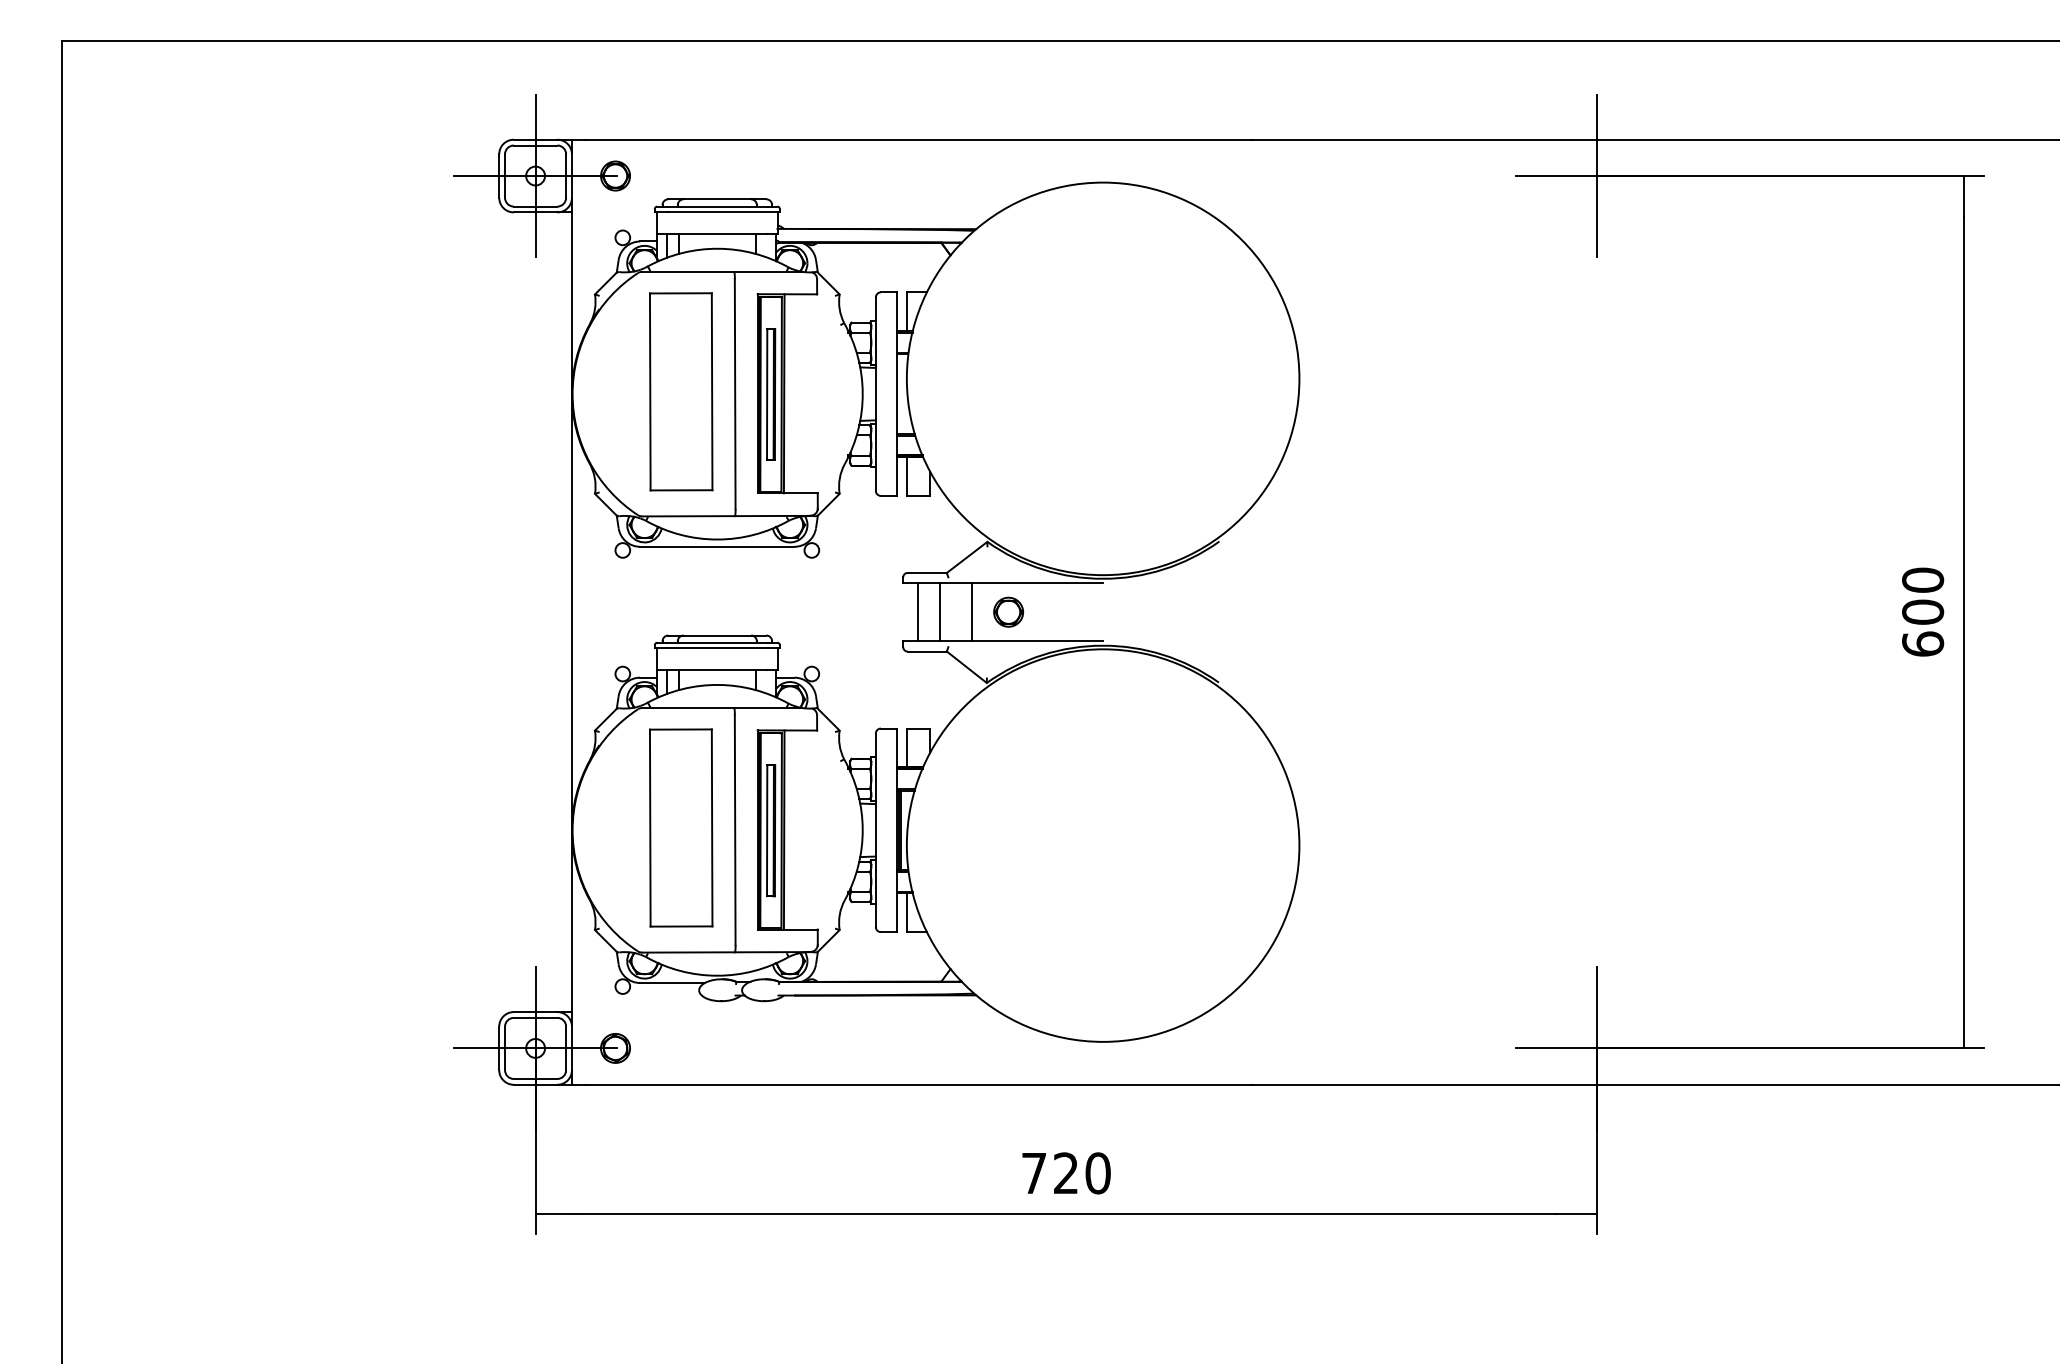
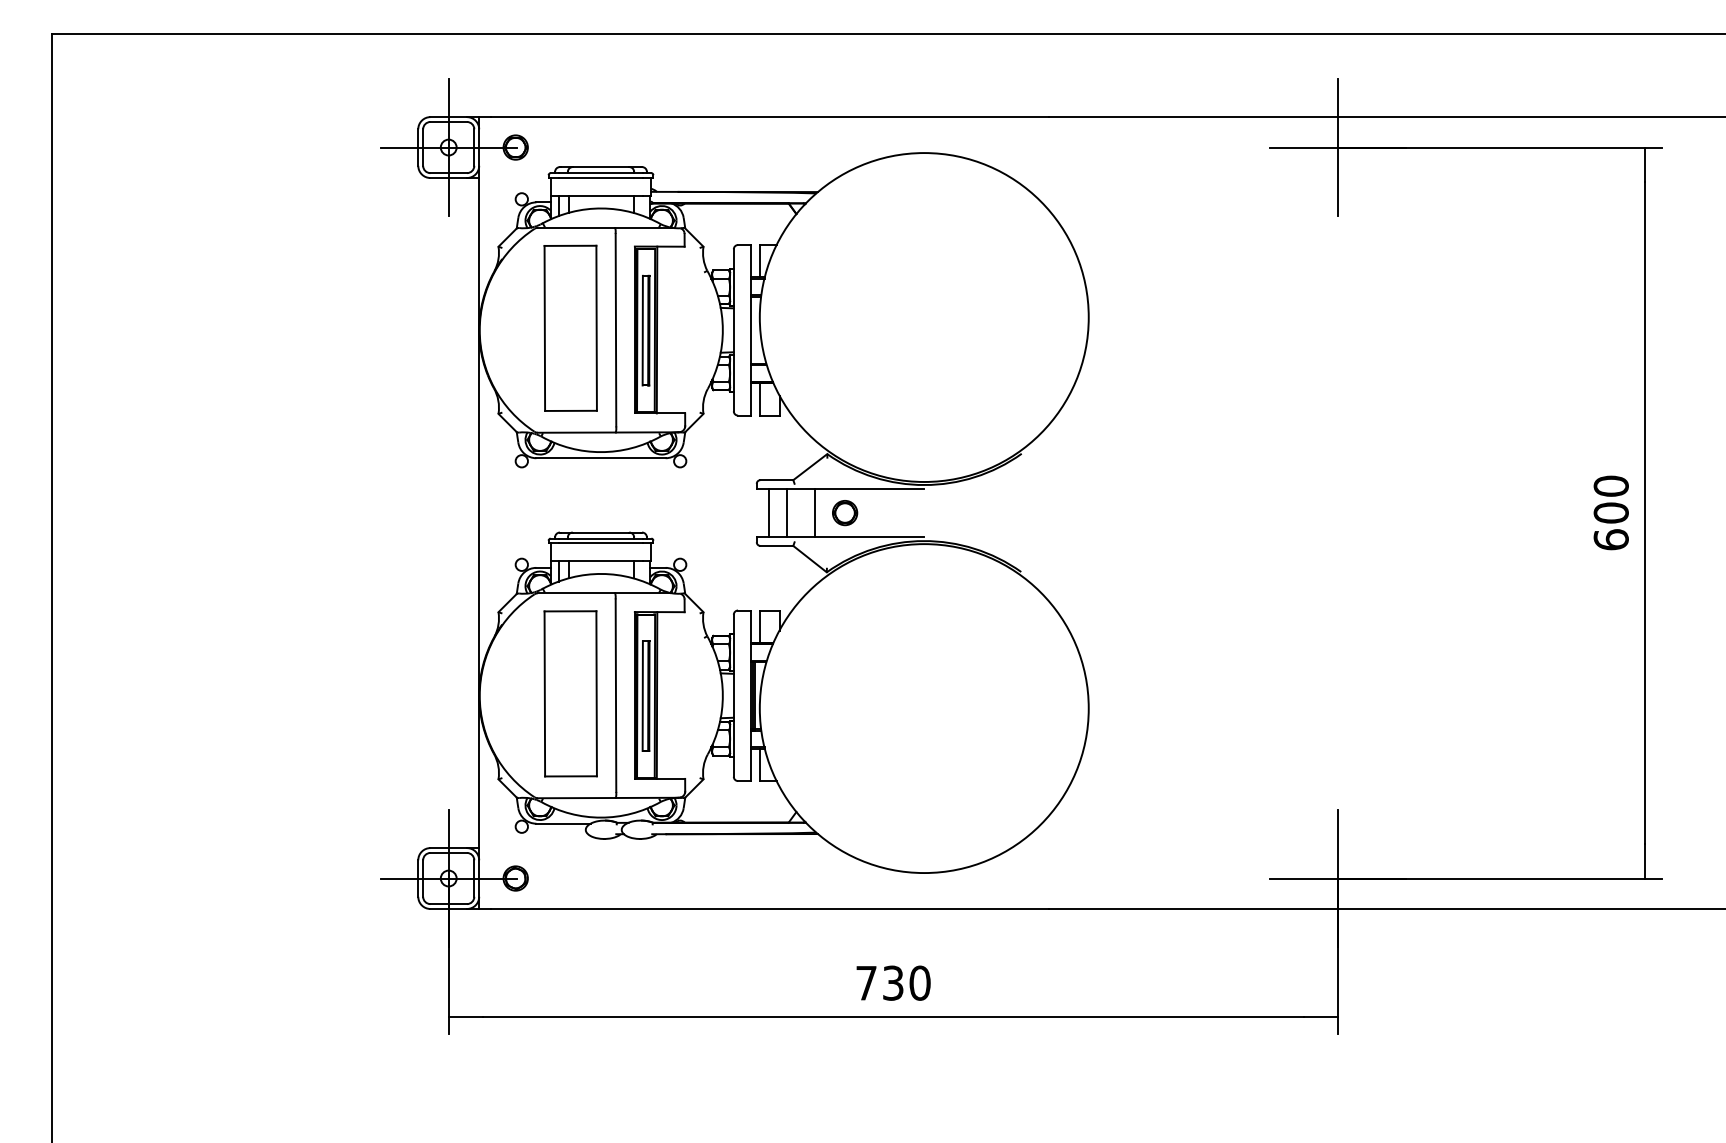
text: (1066, 1173) -> (893, 983), 720 -> 730

